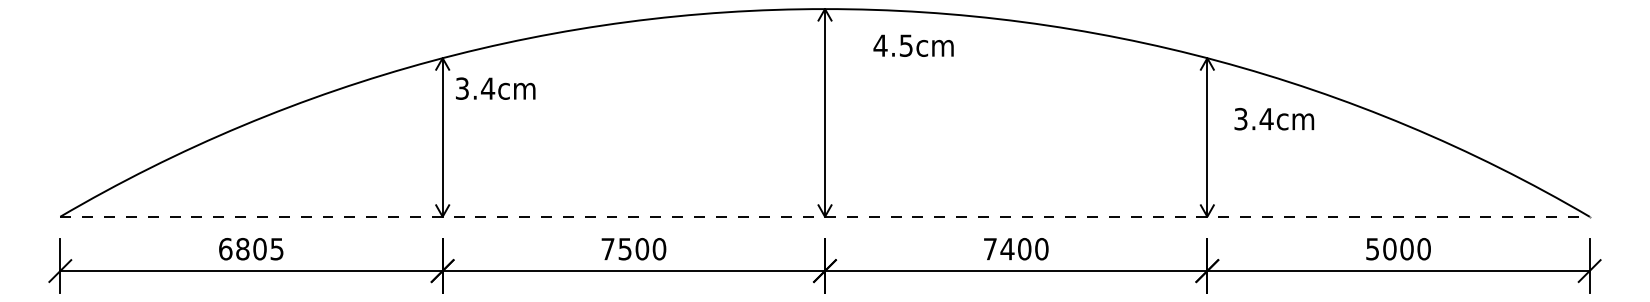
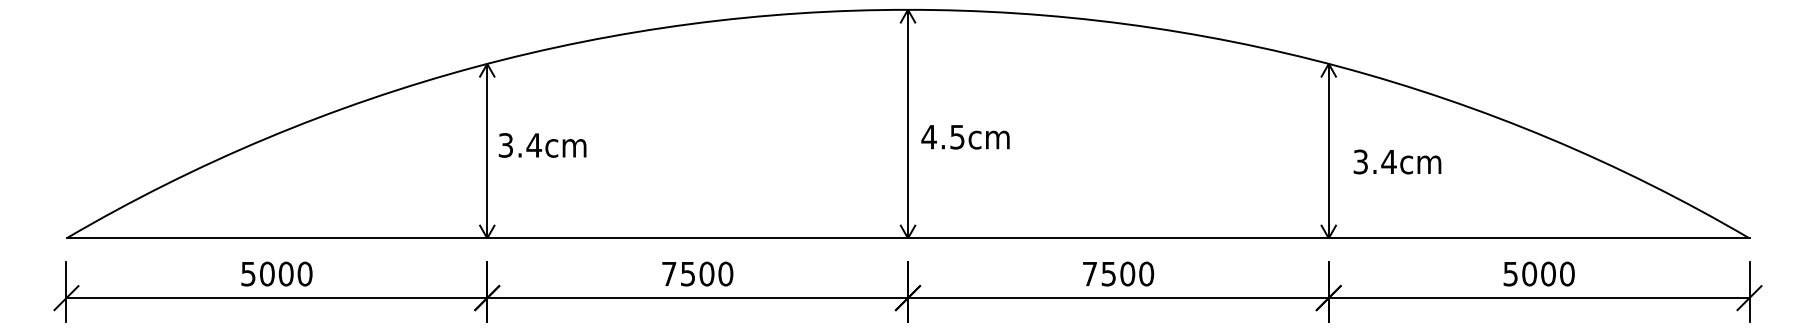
text: (913, 46) -> (965, 137), moved
text: (495, 88) -> (542, 145), moved
text: (1274, 118) -> (1397, 161), moved
line: (825, 216) -> (908, 238), dashed -> solid
text: (251, 248) -> (276, 273), 6805 -> 5000
text: (1007, 249) -> (1108, 274), 7400 -> 7500

